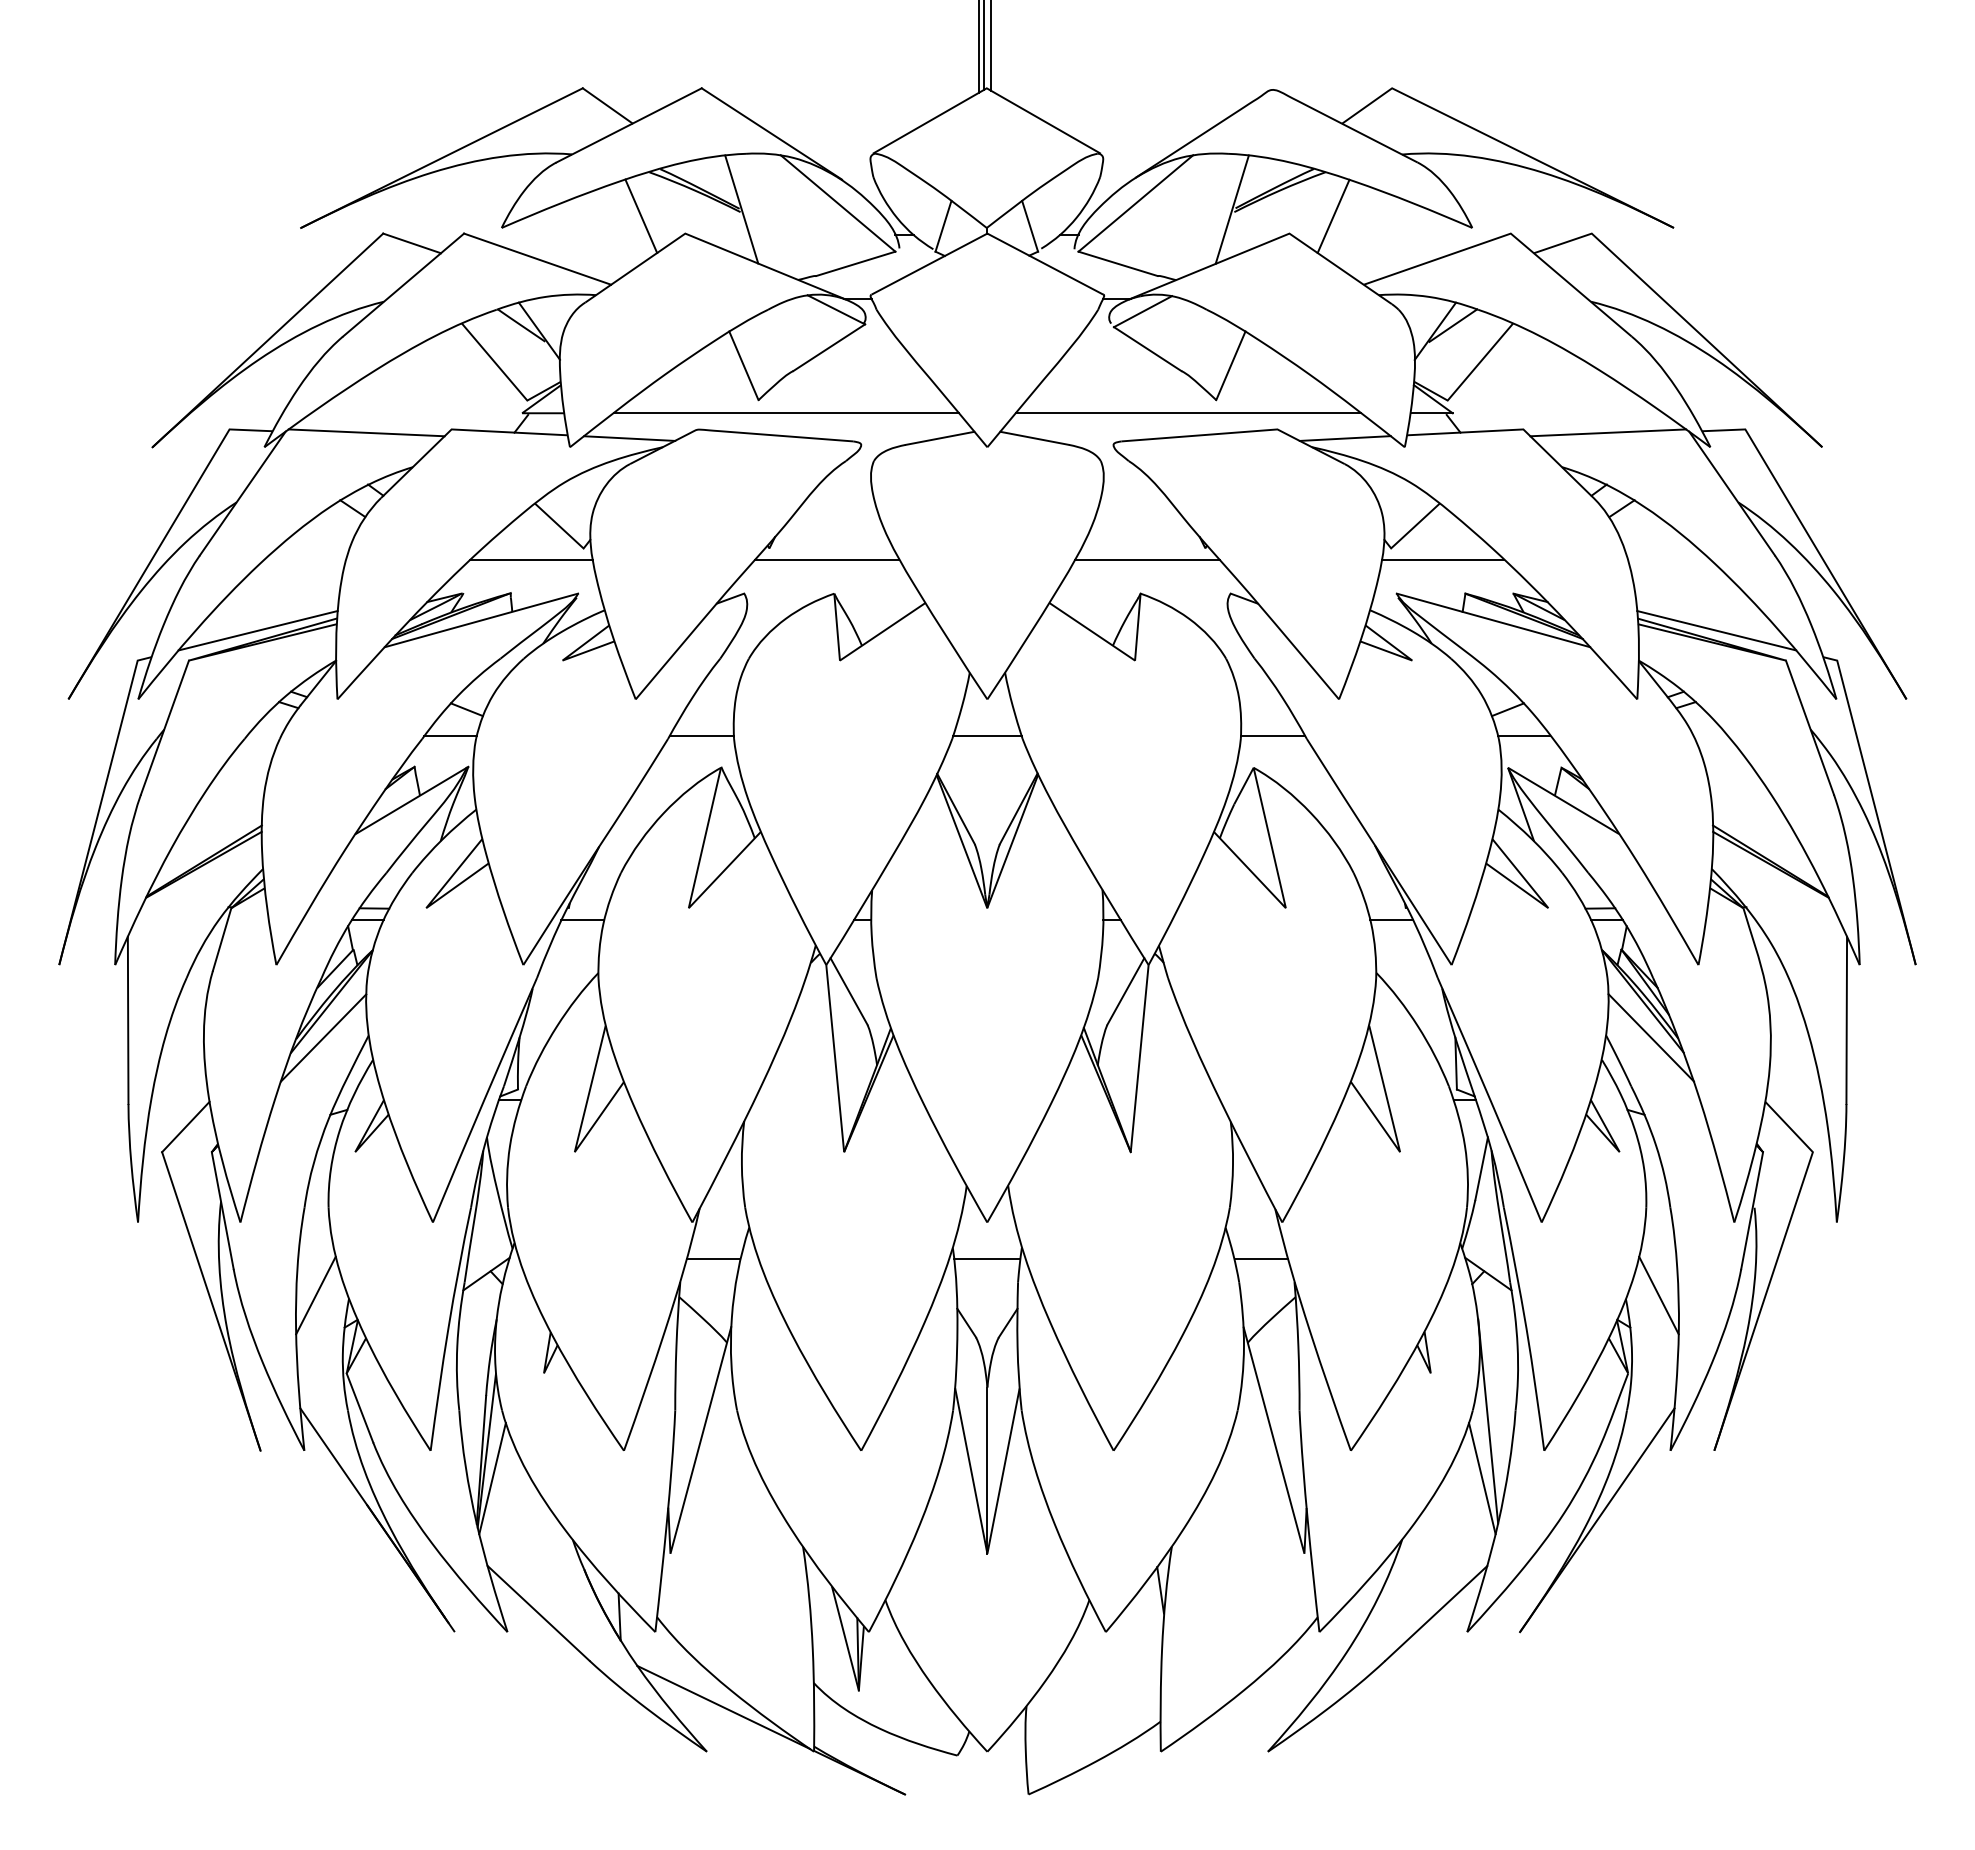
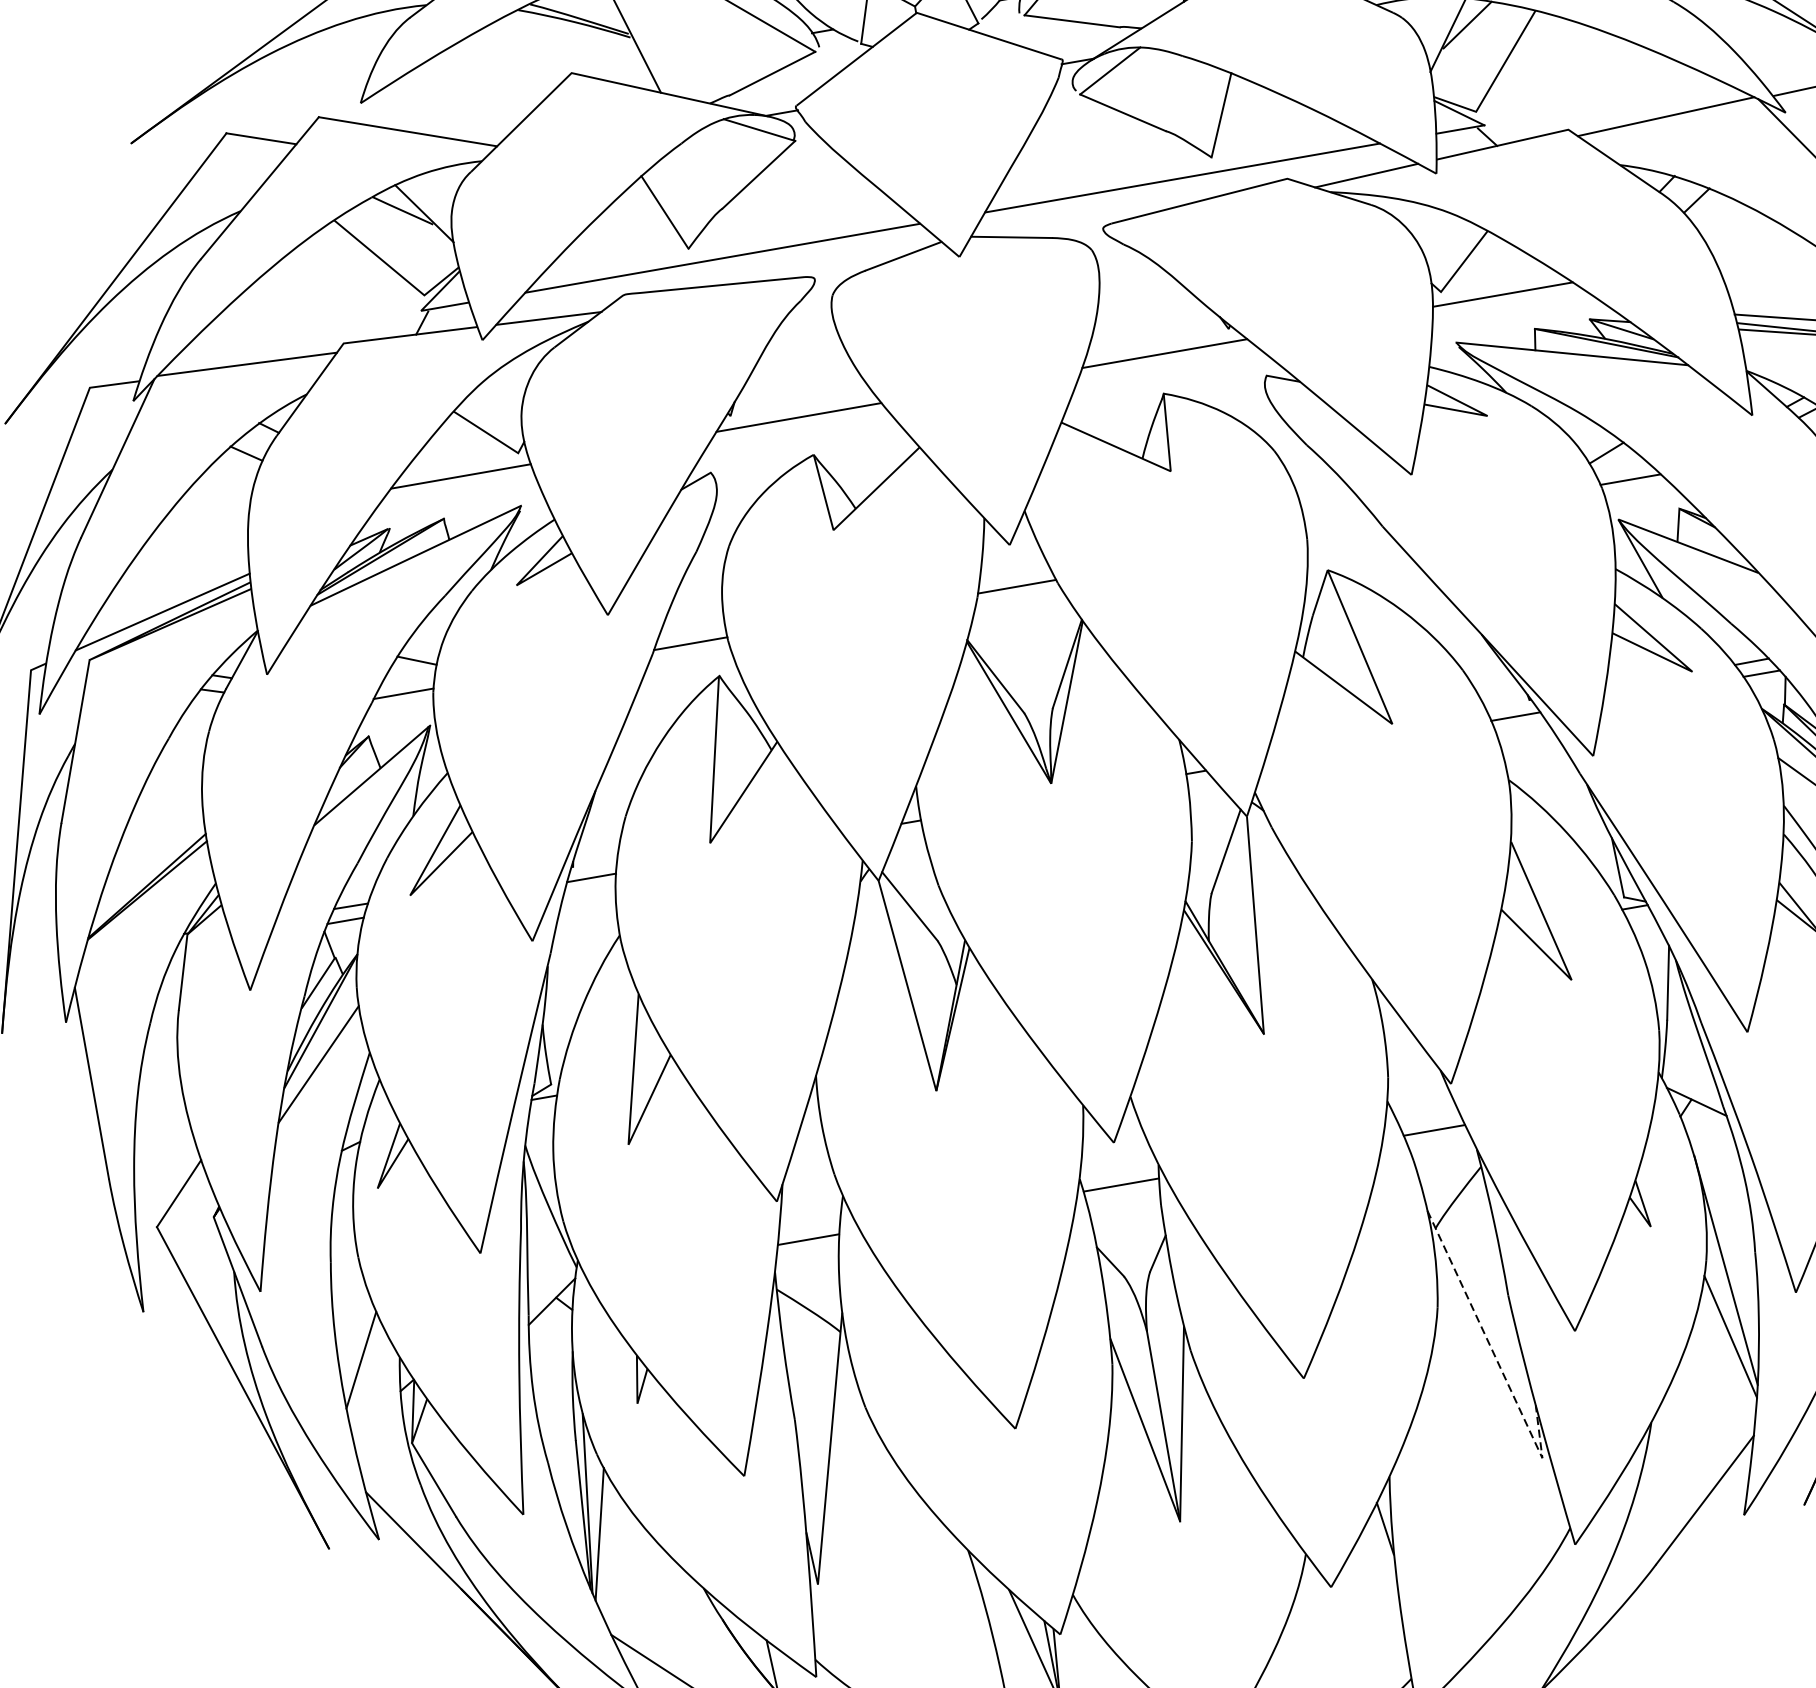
line: (641, 216) -> (518, 62), removed
line: (1272, 735) -> (1342, 529), removed
line: (1280, 1463) -> (1497, 1359), solid -> dashed

